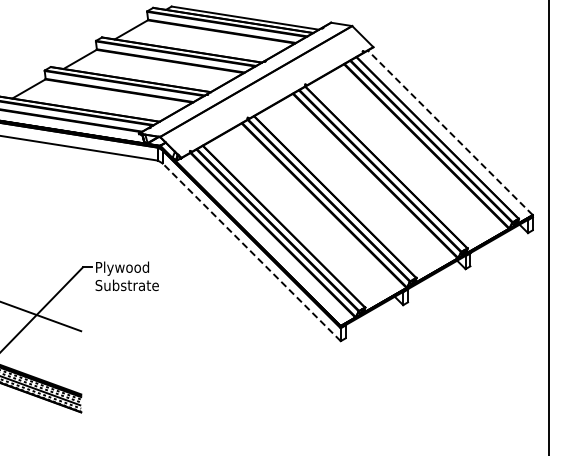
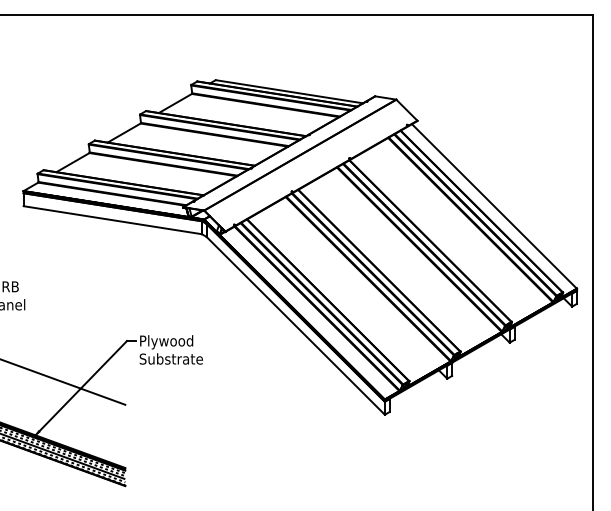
line: (450, 132) -> (494, 206), dashed -> solid
line: (251, 251) -> (295, 325), dashed -> solid

